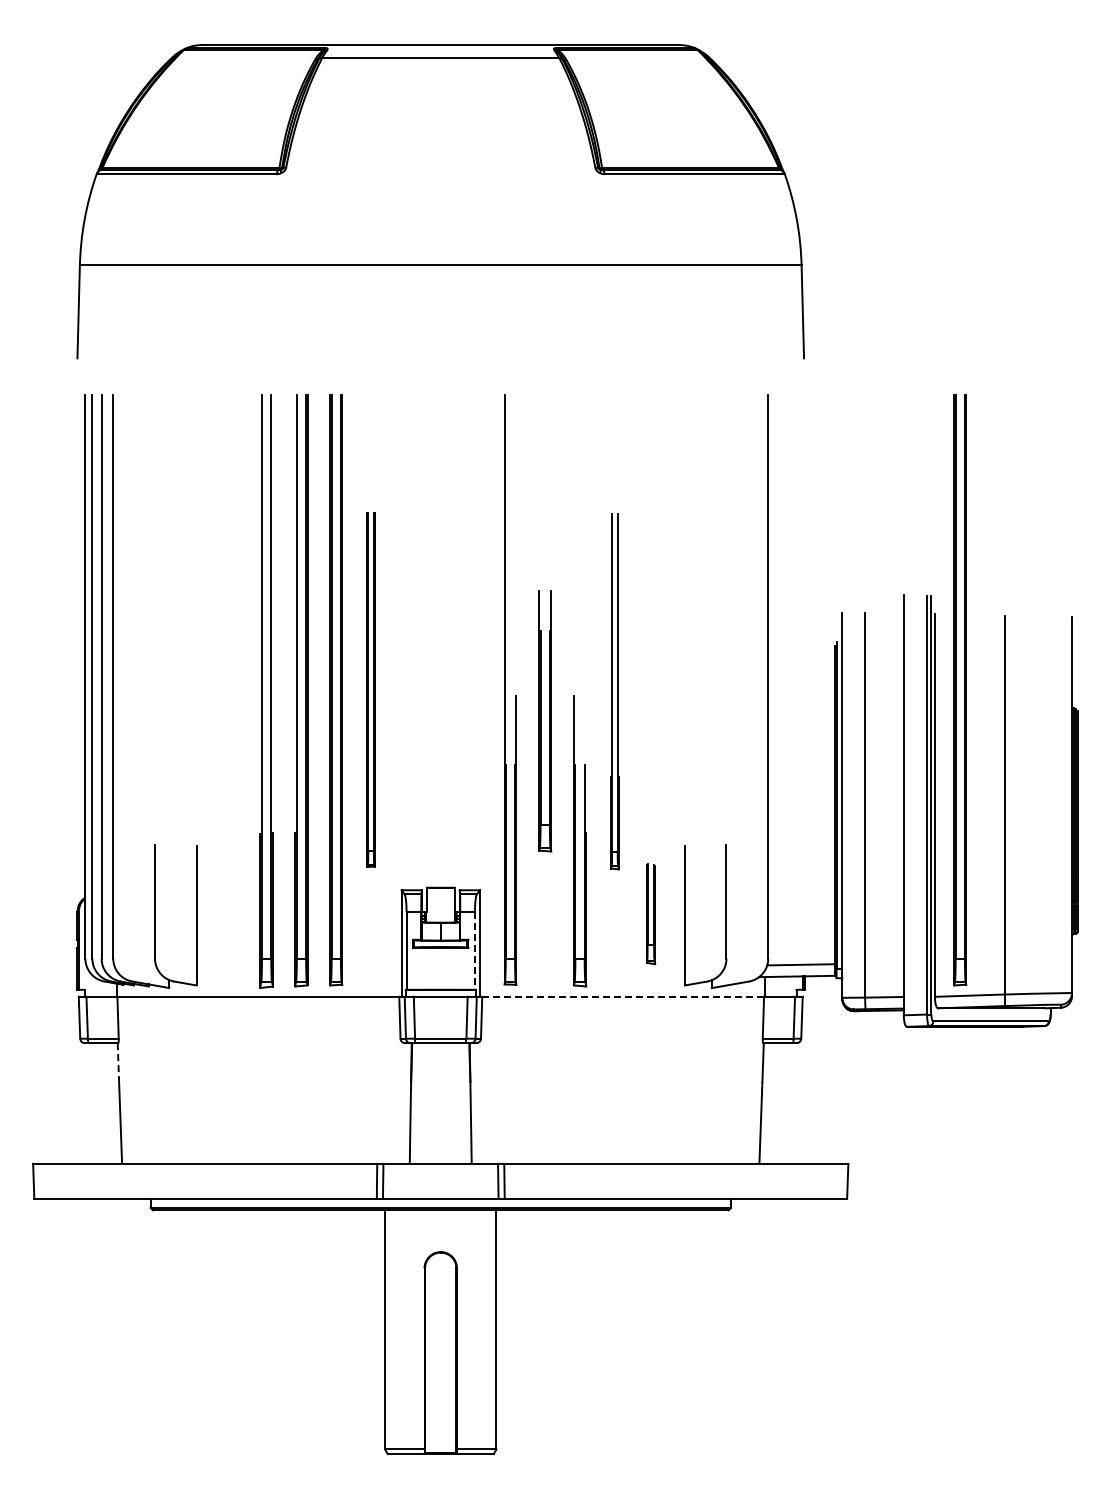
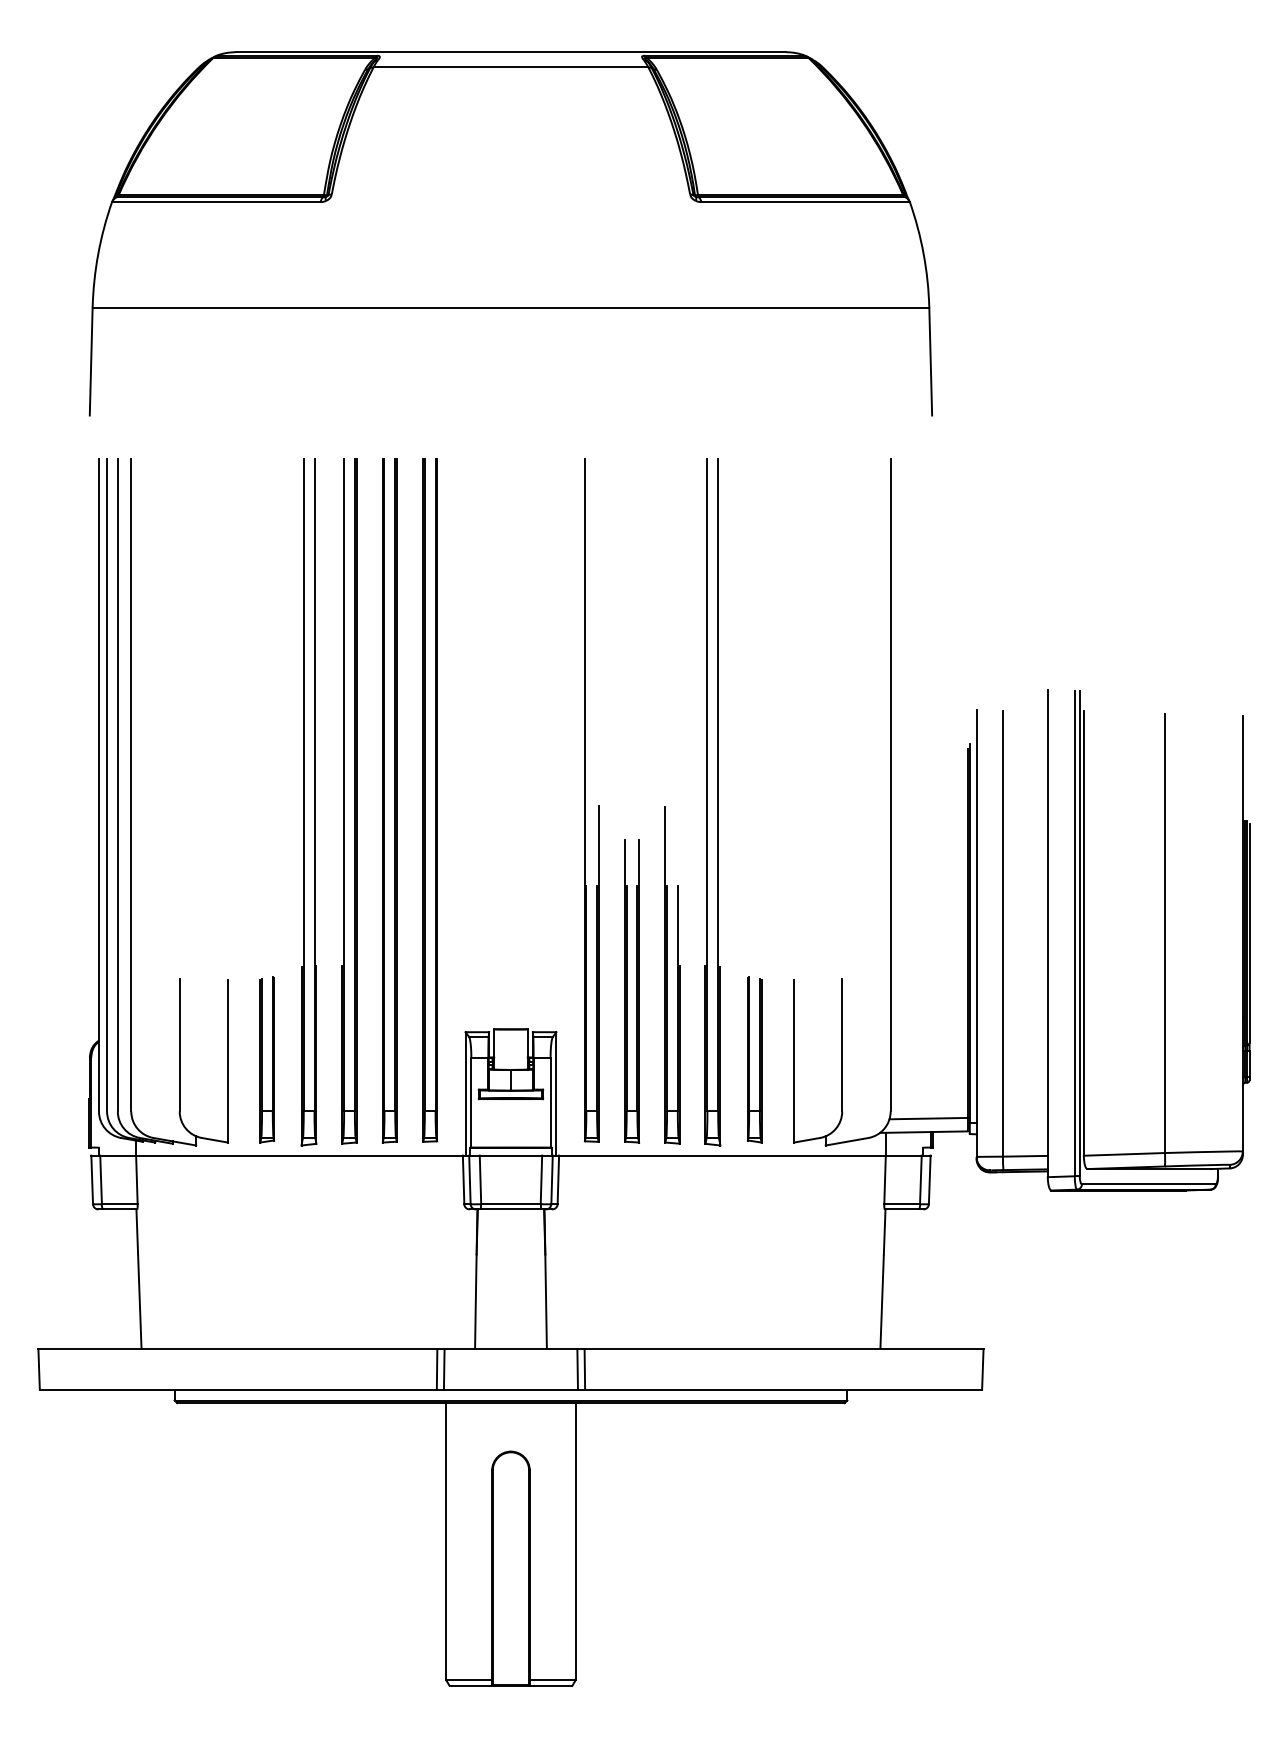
part: (370, 689) -> (429, 799), size x1.67
part: (960, 690) -> (1113, 800), removed
part: (614, 691) -> (712, 801), size x1.67
part: (545, 721) -> (632, 991), moved
part: (230, 914) -> (267, 1060), added
part: (650, 914) -> (754, 1060), size x1.43
line: (474, 951) -> (550, 1103), dashed -> solid
line: (623, 996) -> (722, 1155), dashed -> solid
line: (118, 1063) -> (137, 1233), dashed -> solid

